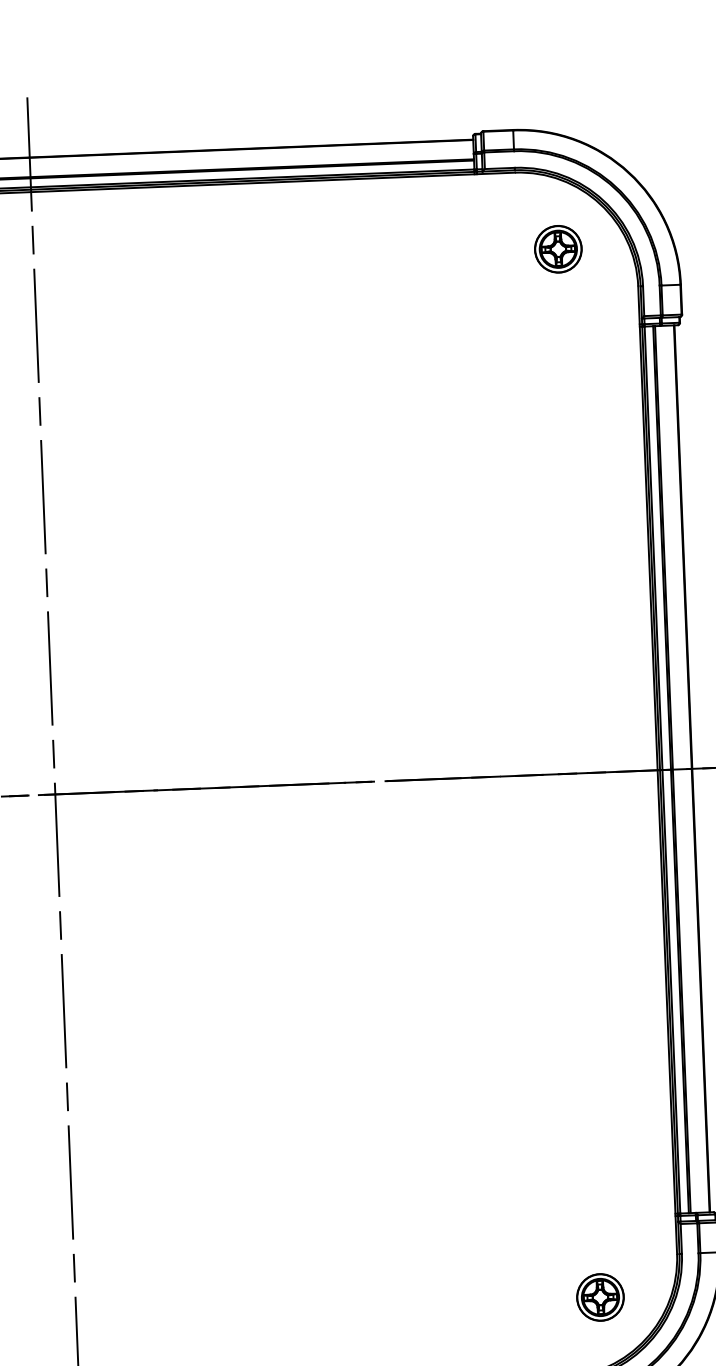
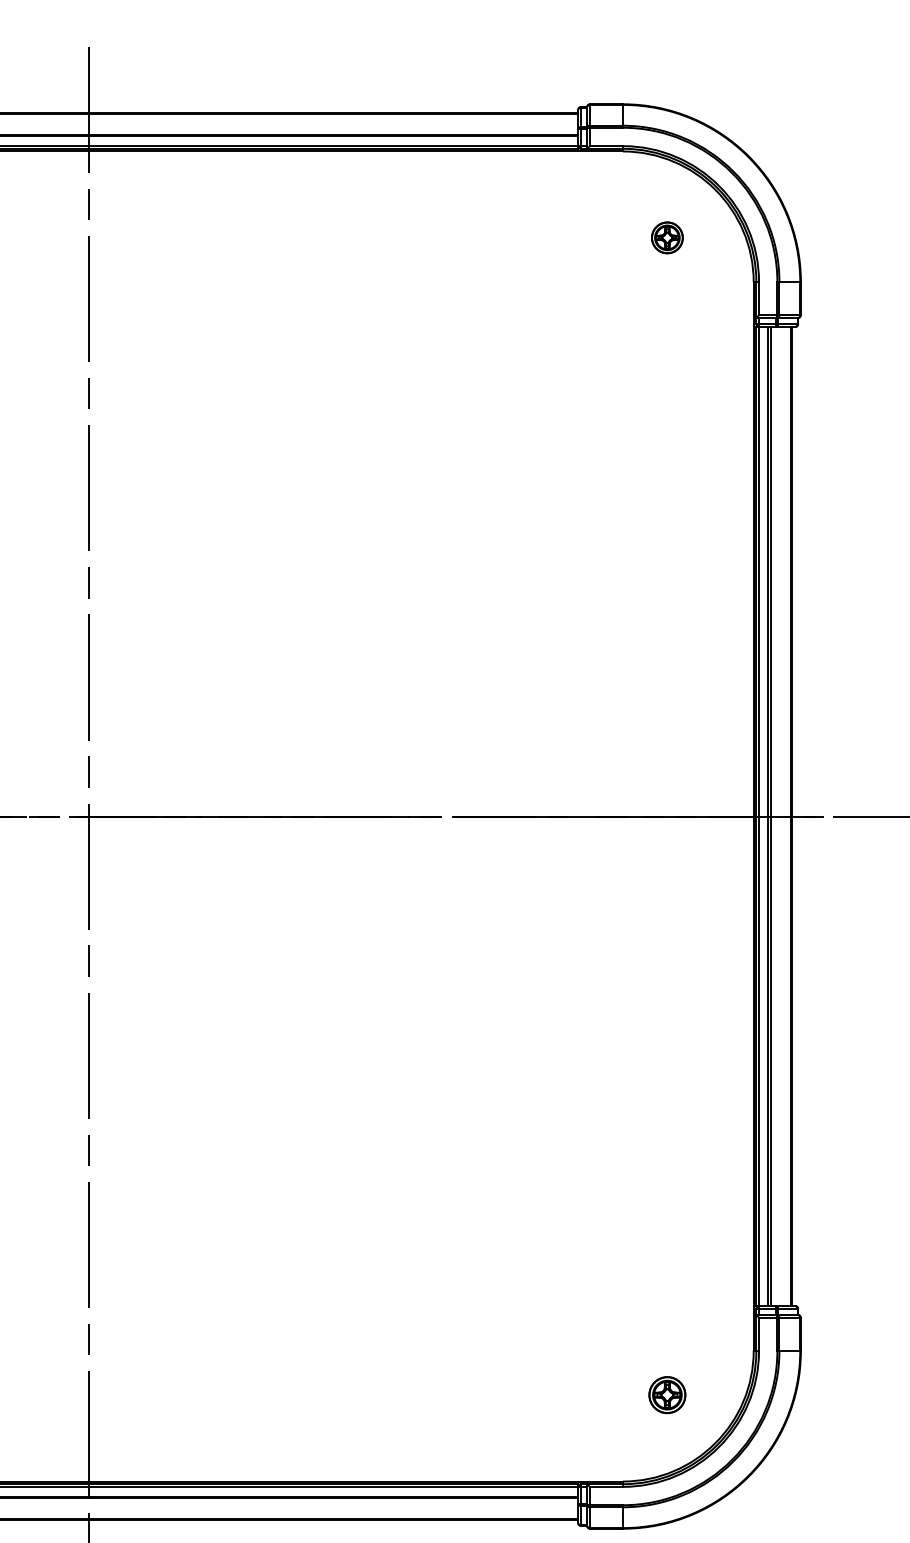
part: (558, 248) -> (667, 237), size x0.6
part: (600, 1296) -> (667, 1394), size x0.7

